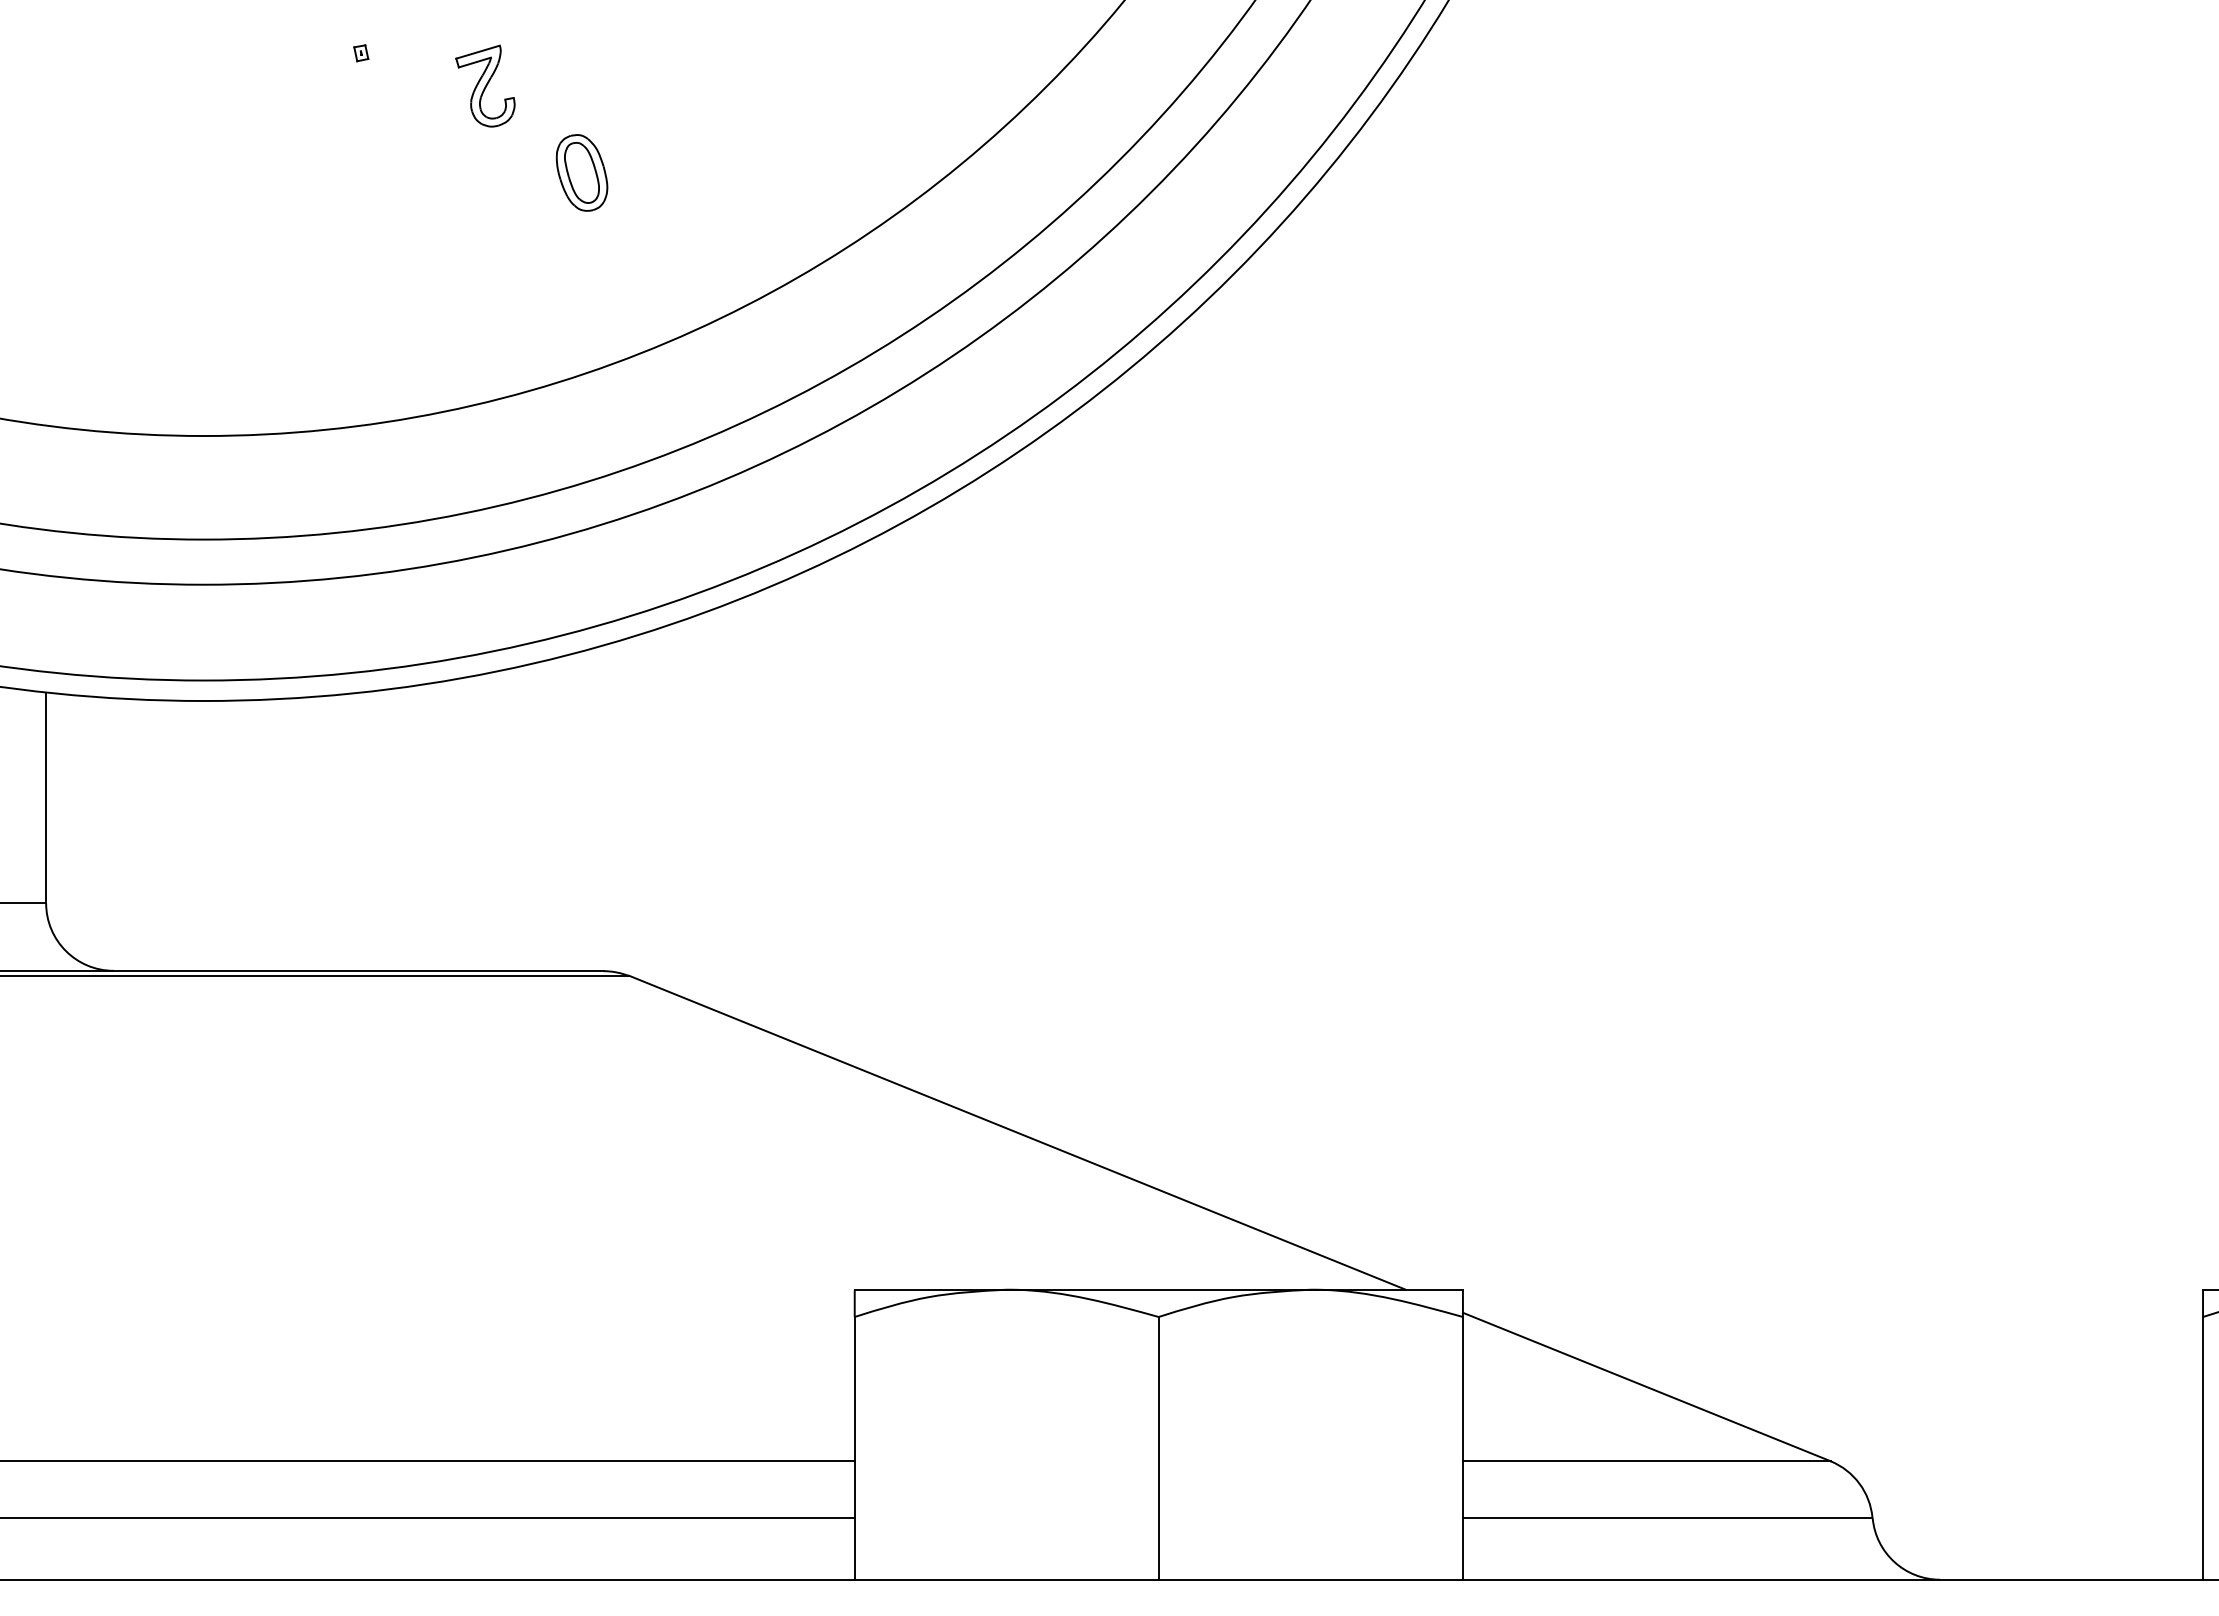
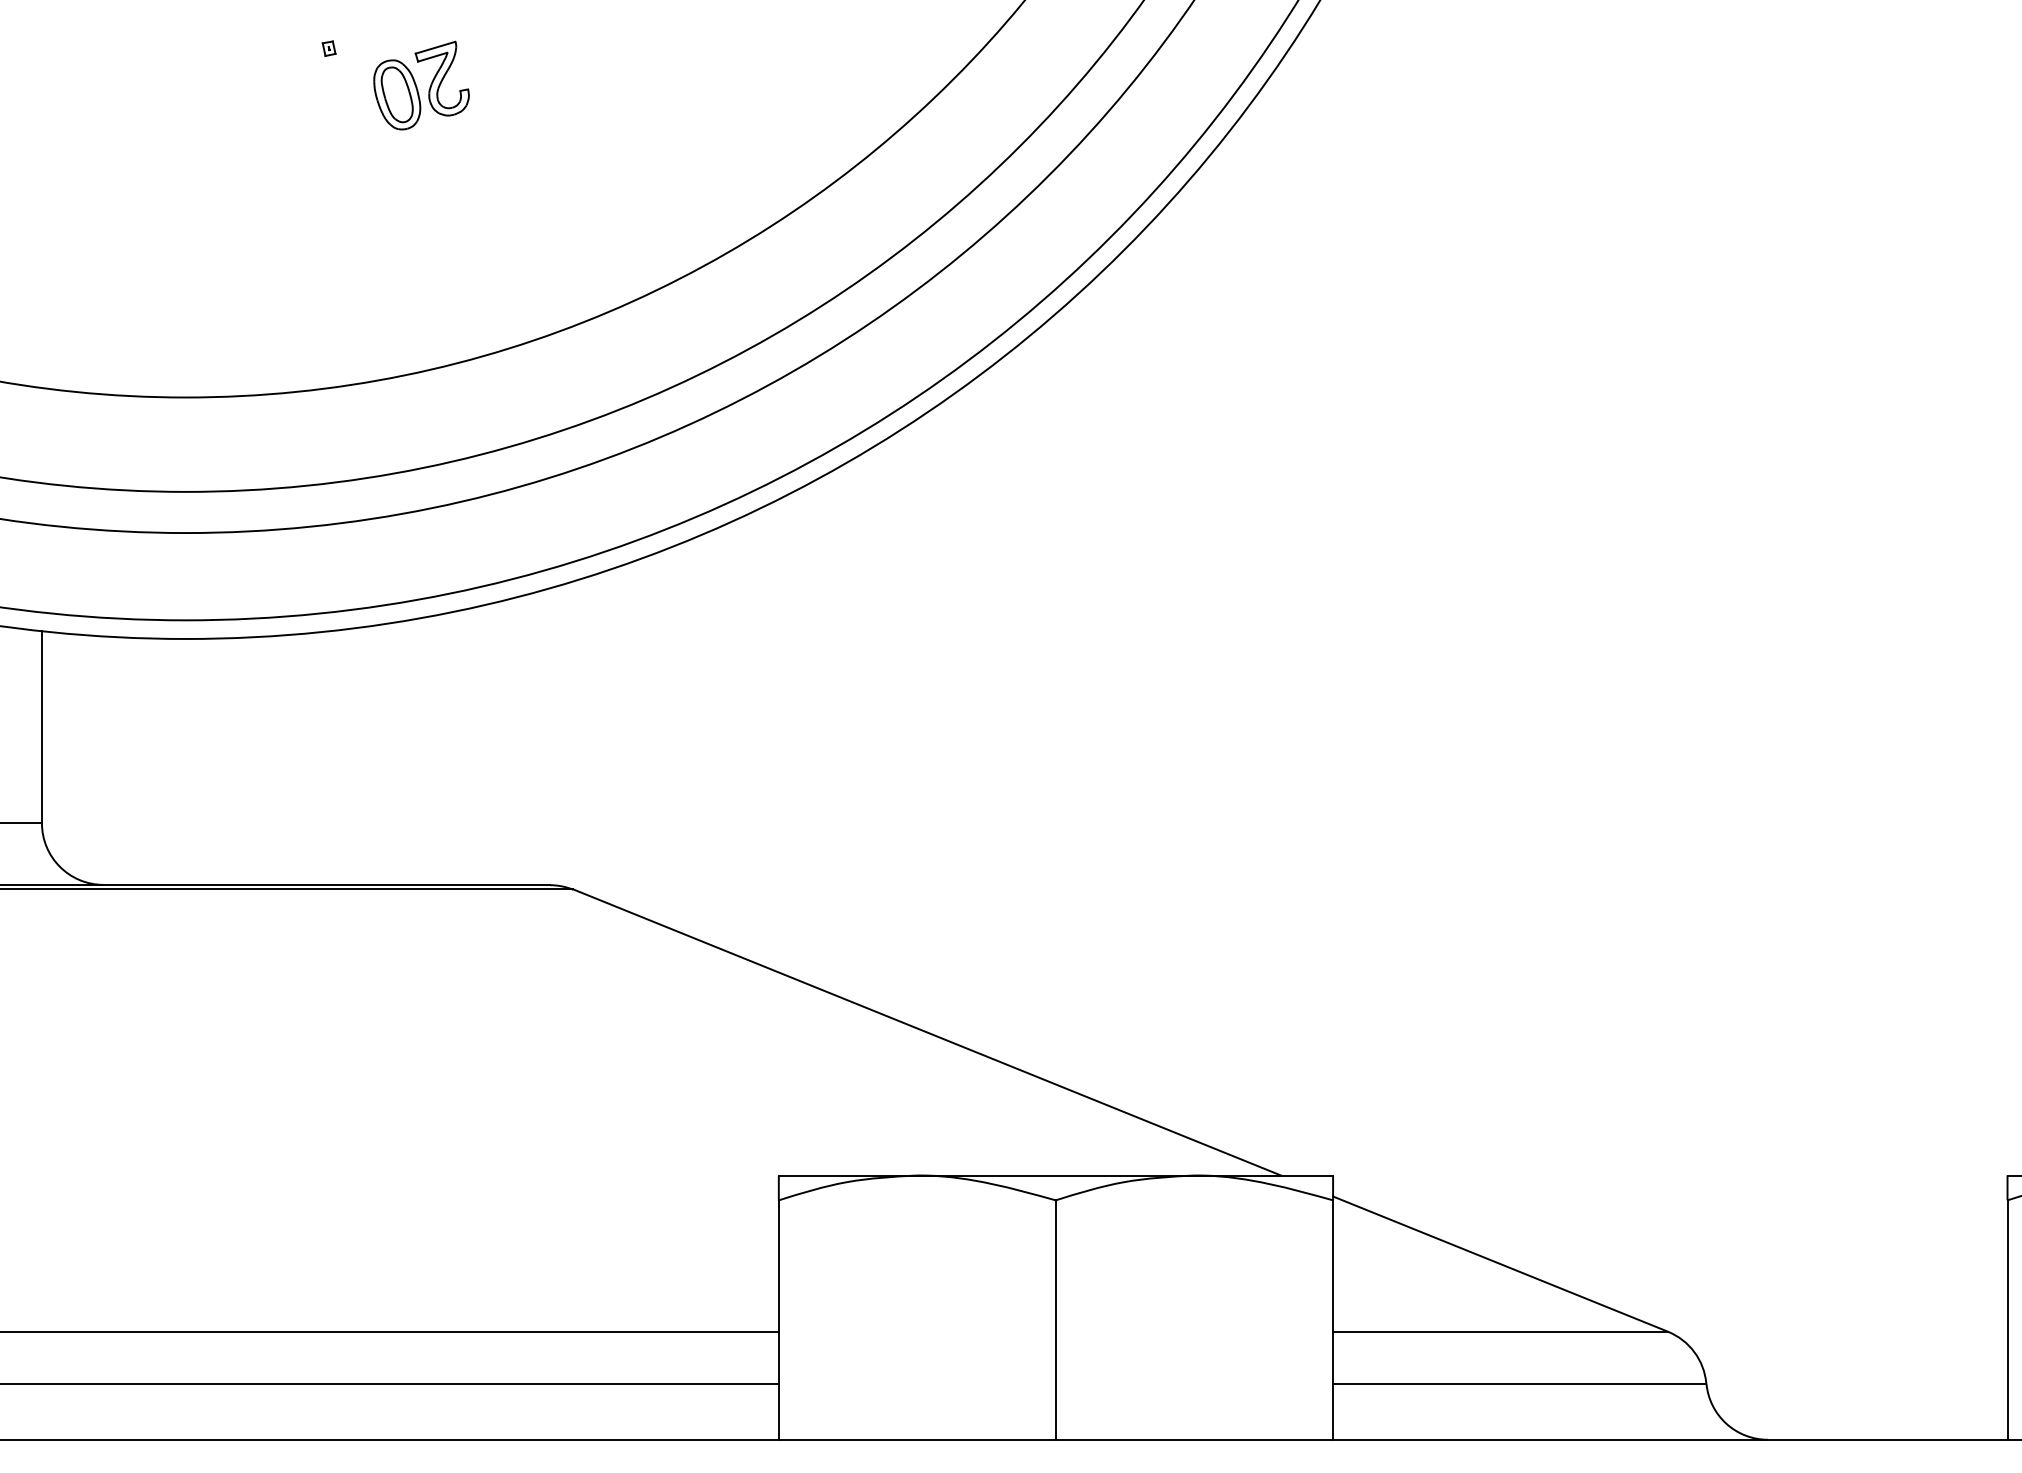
part: (581, 172) -> (396, 94), moved

